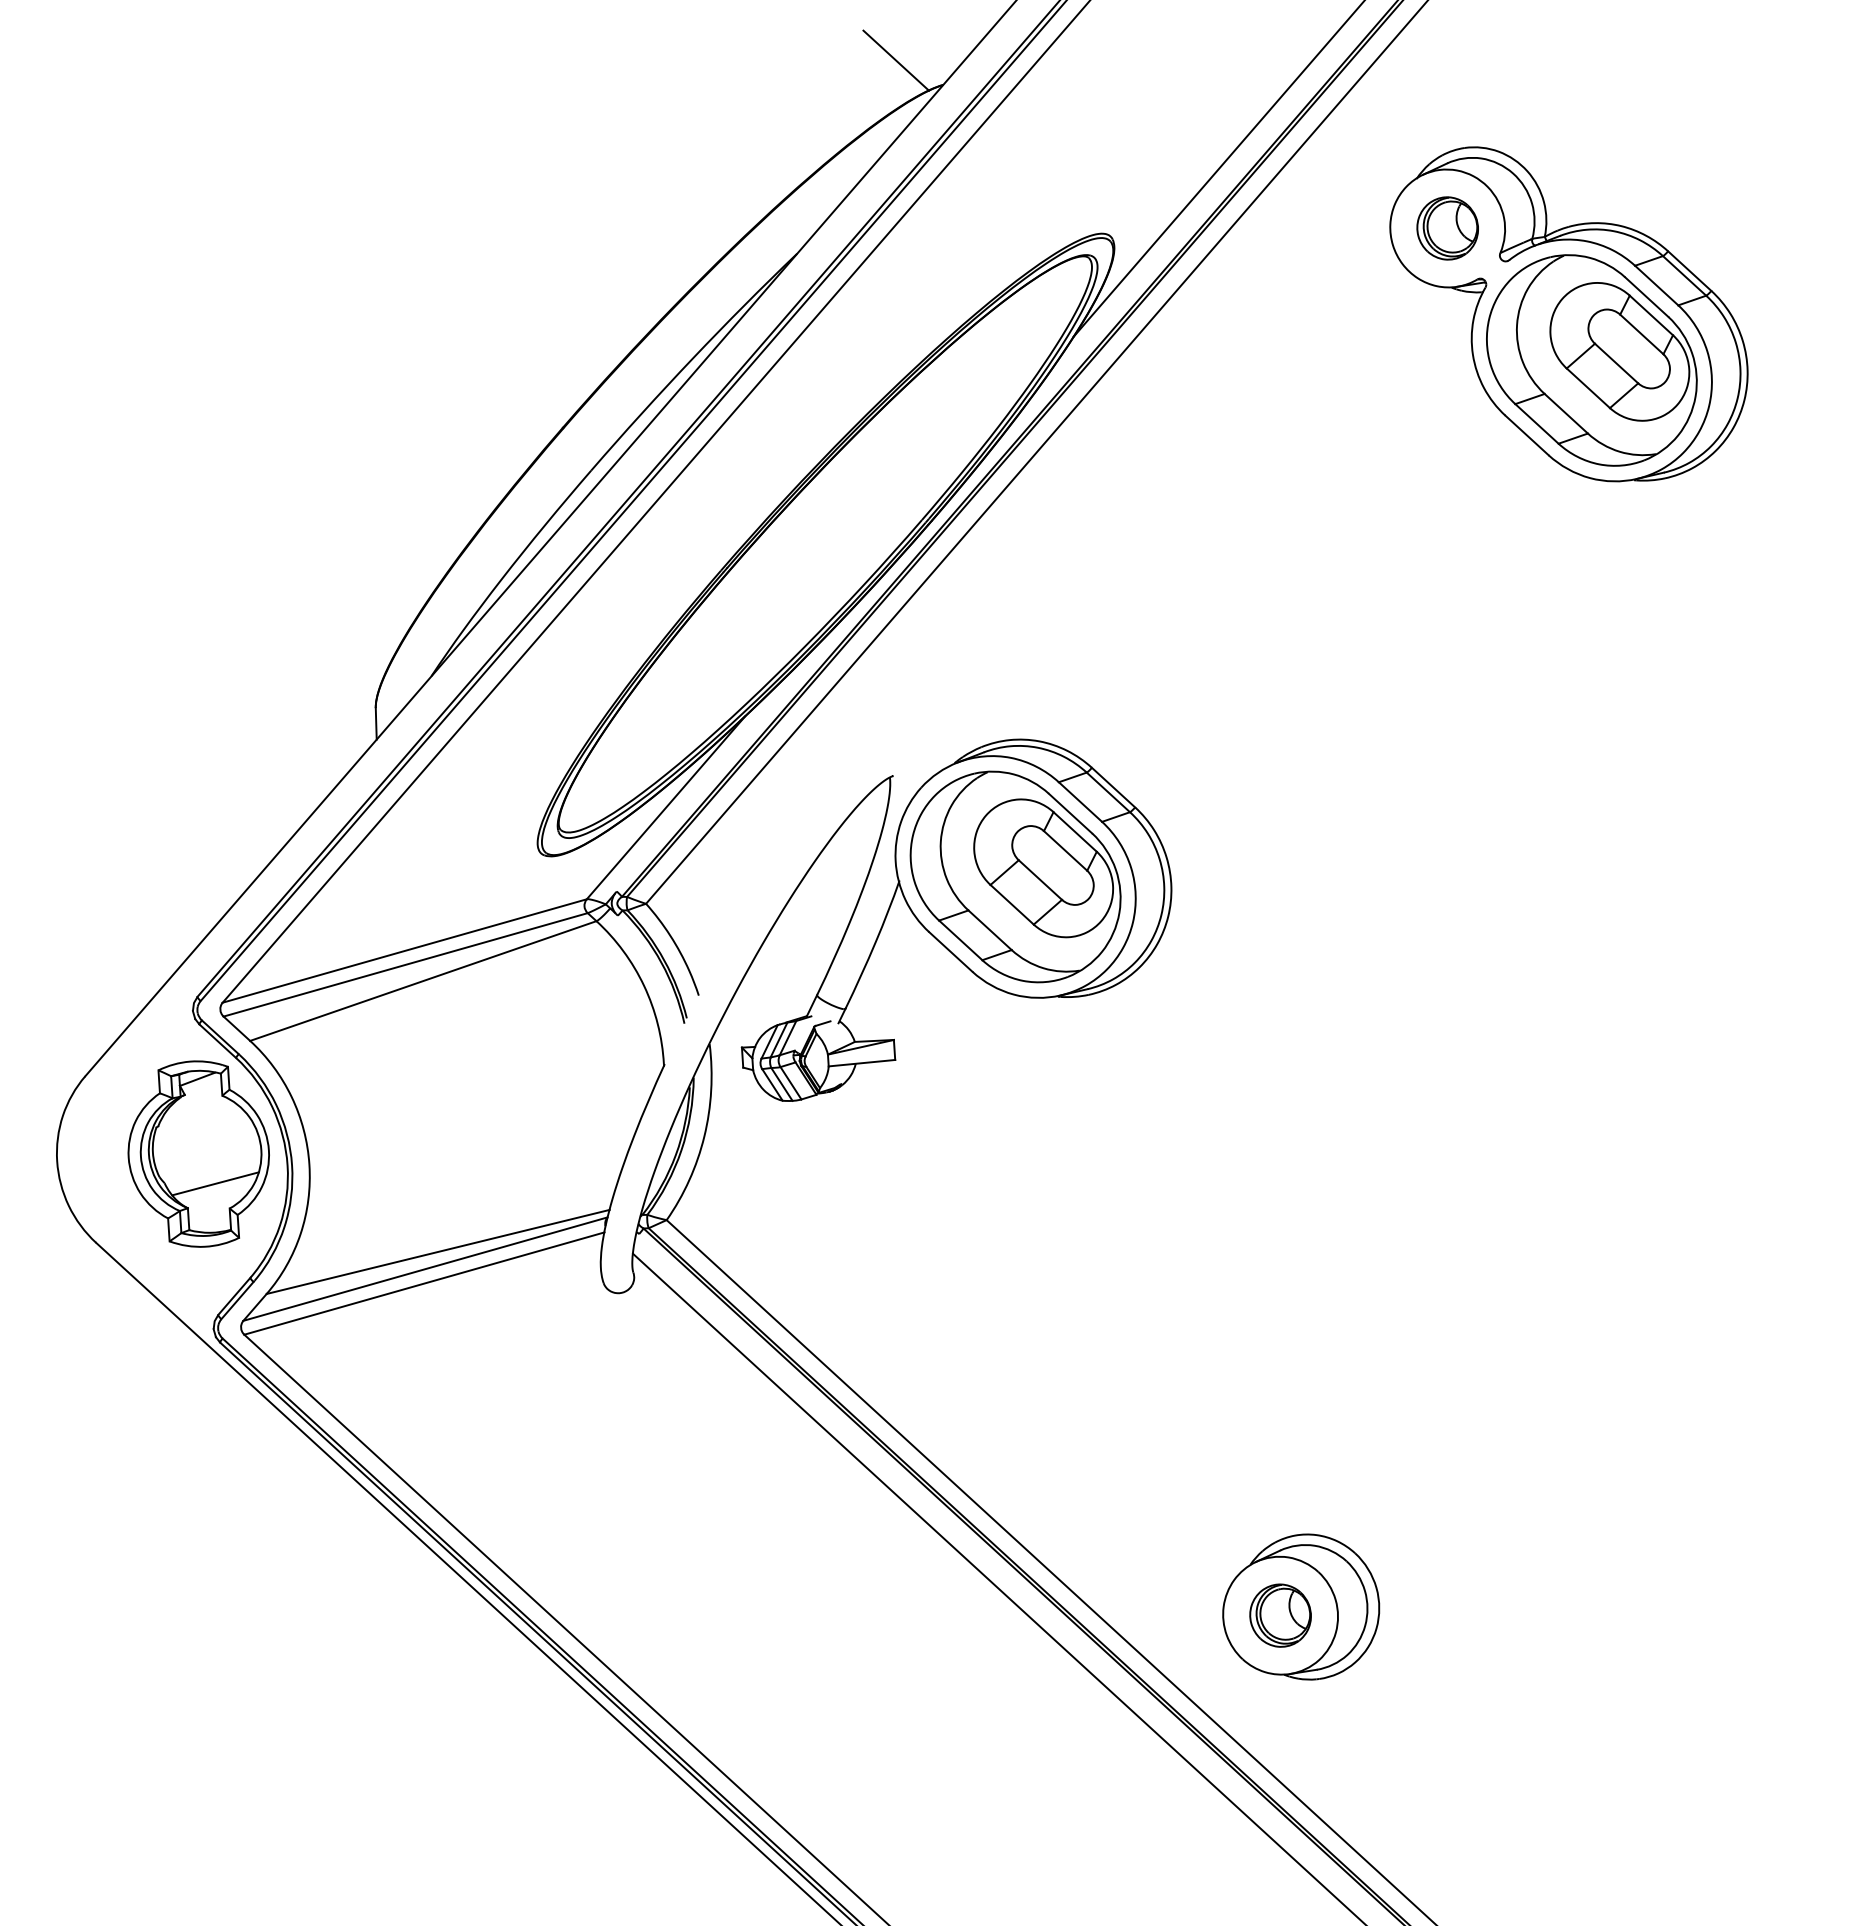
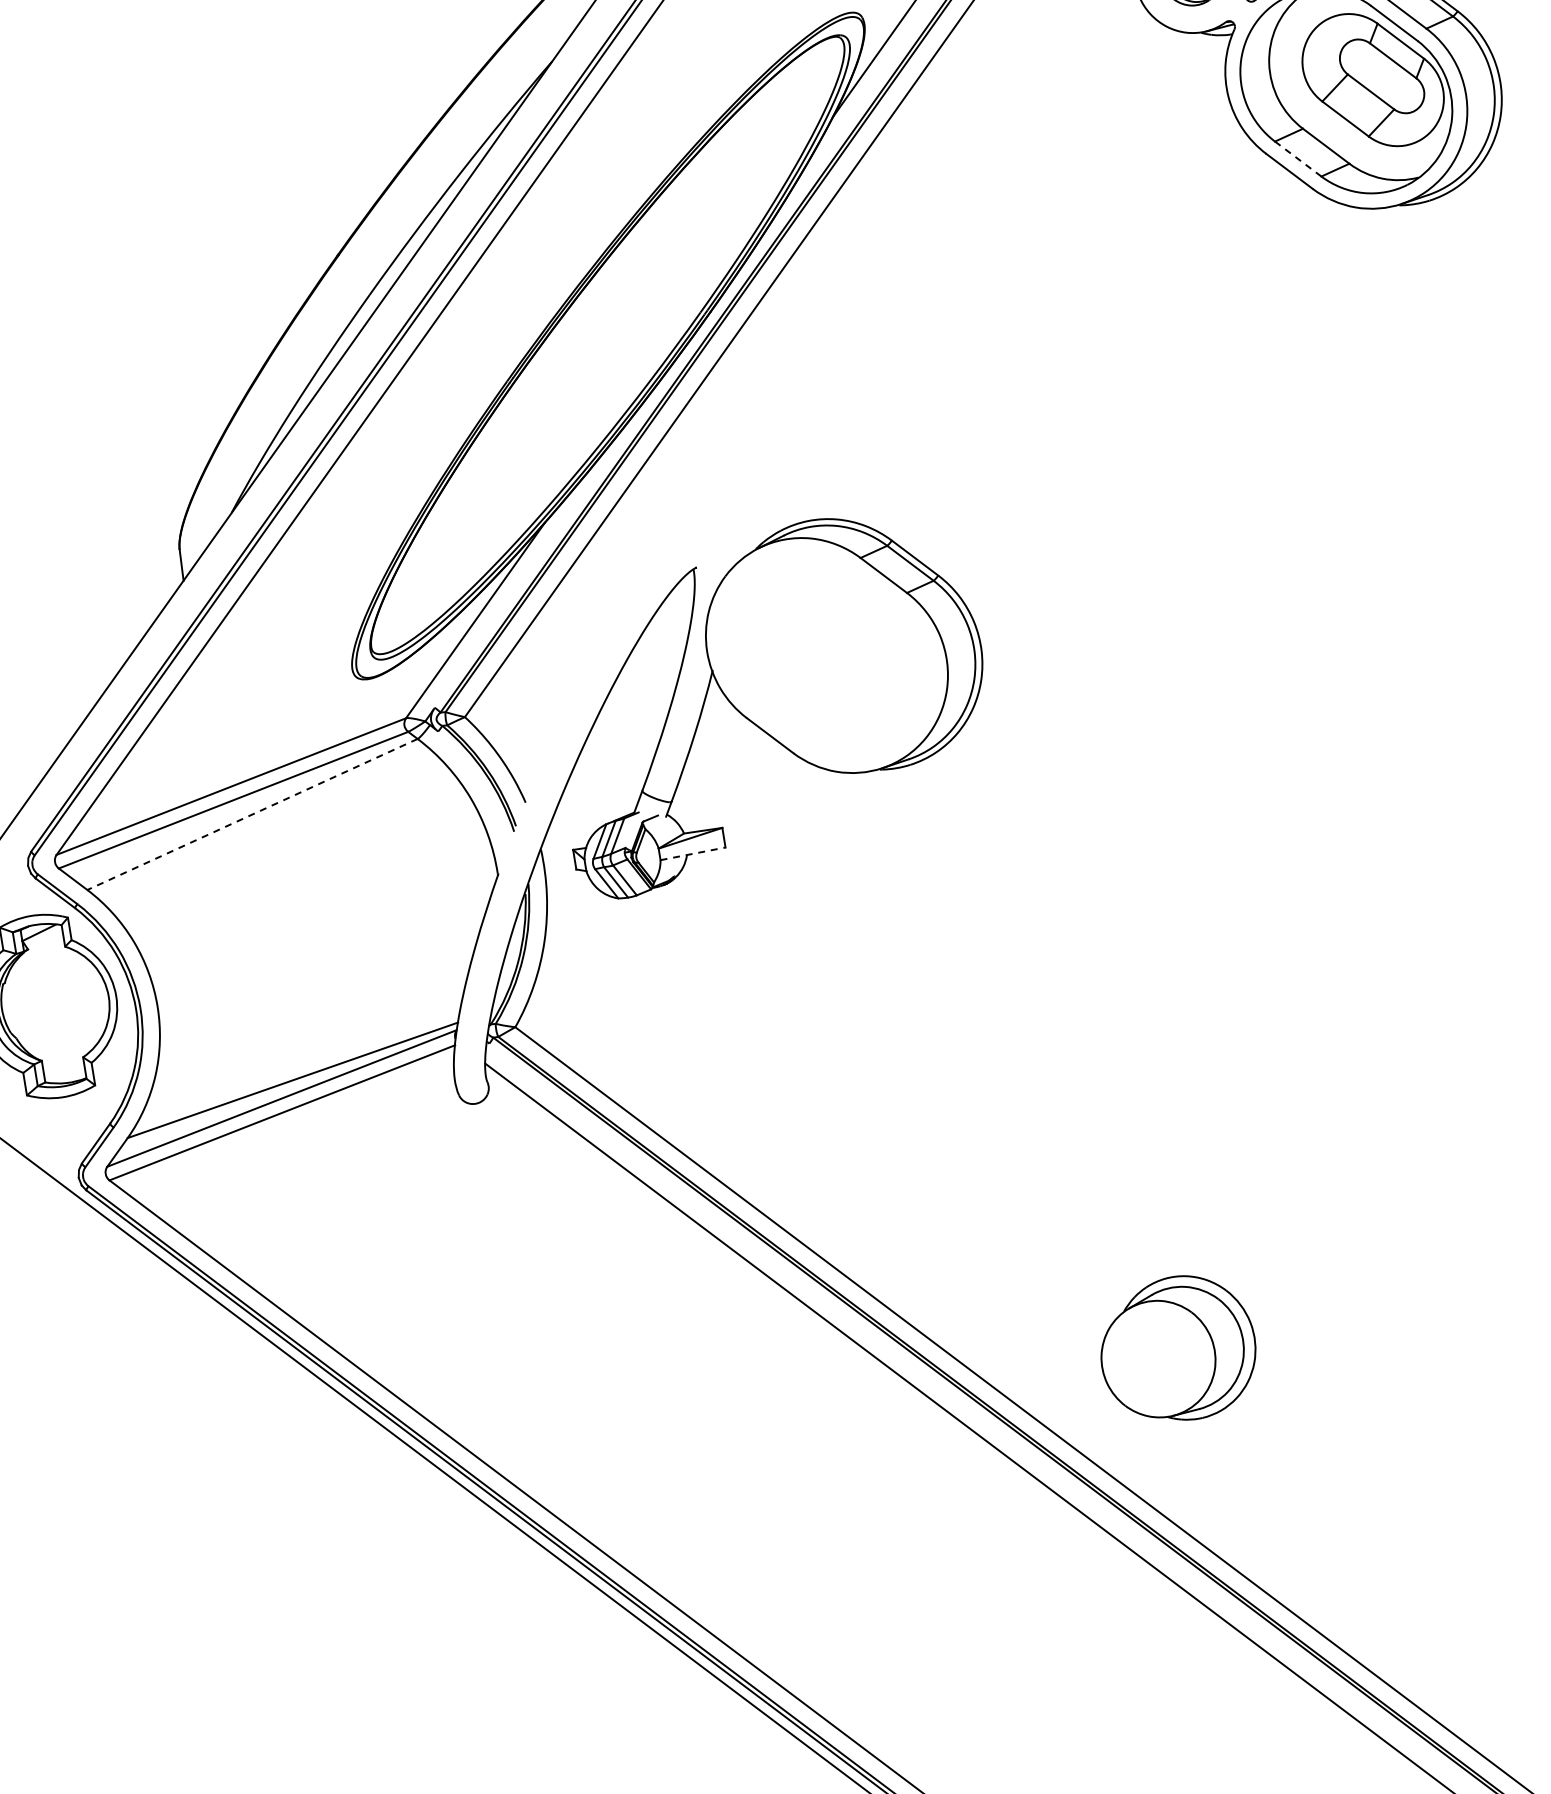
line: (1536, 423) -> (1297, 158), solid -> dashed
part: (1015, 876) -> (826, 655), removed
line: (422, 981) -> (251, 815), solid -> dashed
line: (862, 1063) -> (693, 854), solid -> dashed
line: (215, 1183) -> (66, 1033), removed
part: (1280, 1615) -> (1158, 1358), removed

